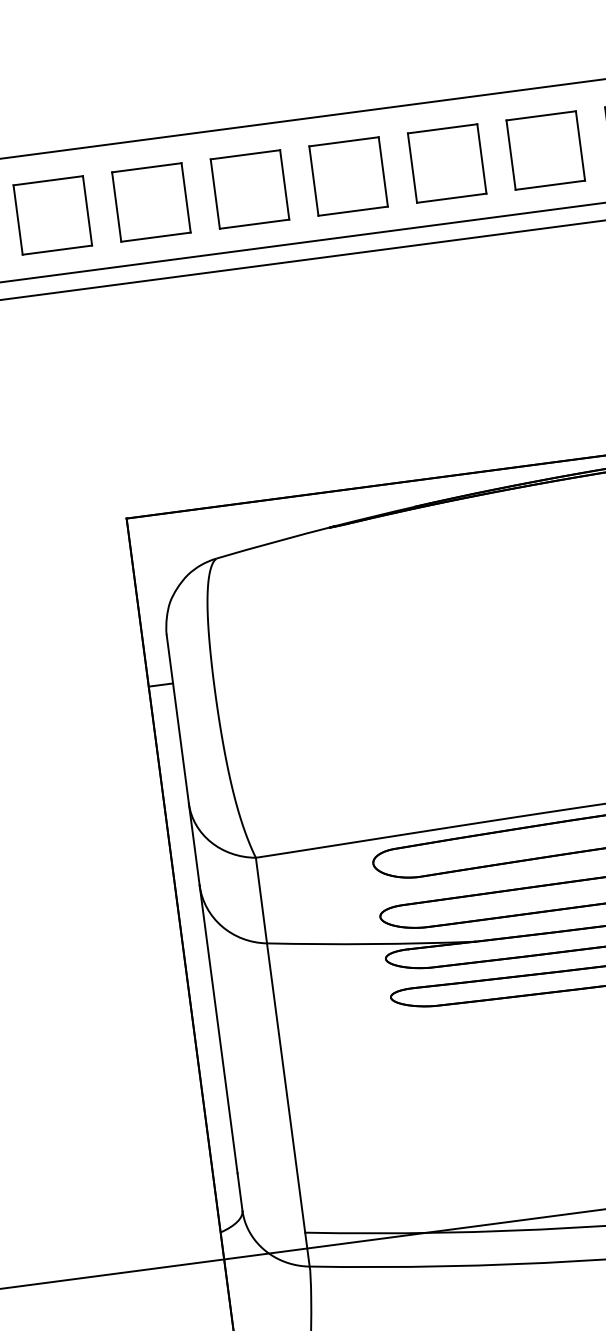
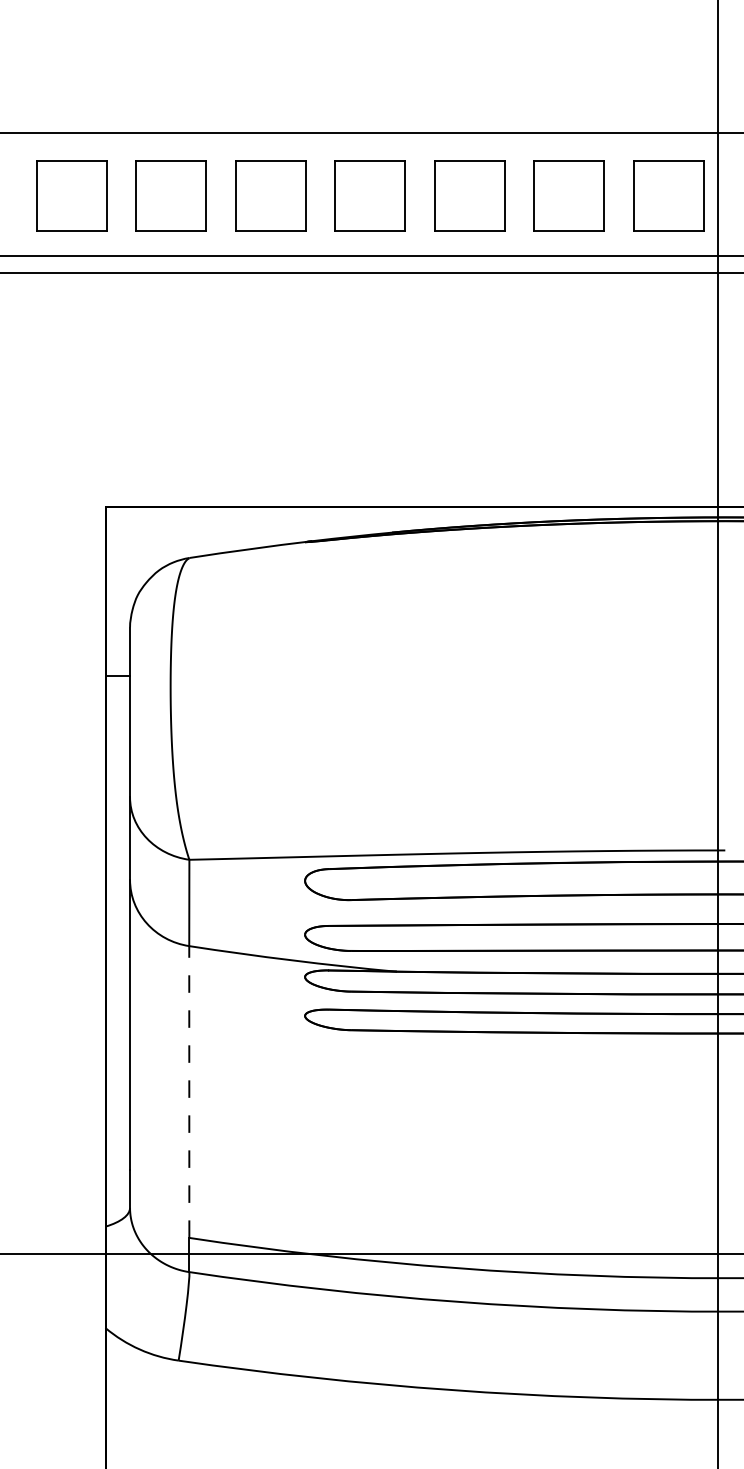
line: (286, 1088) -> (189, 1092), solid -> dashed

